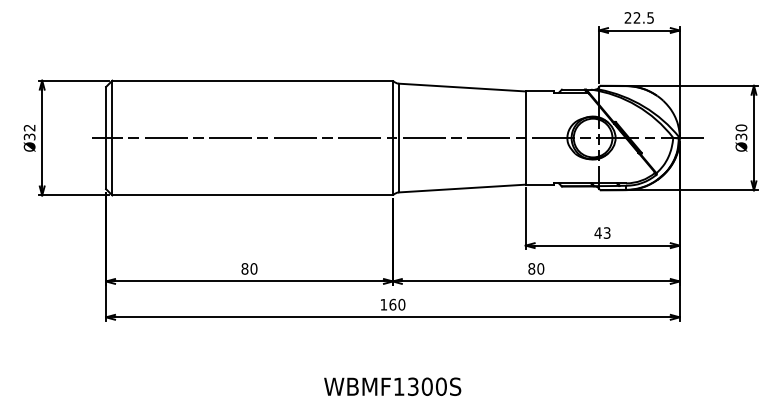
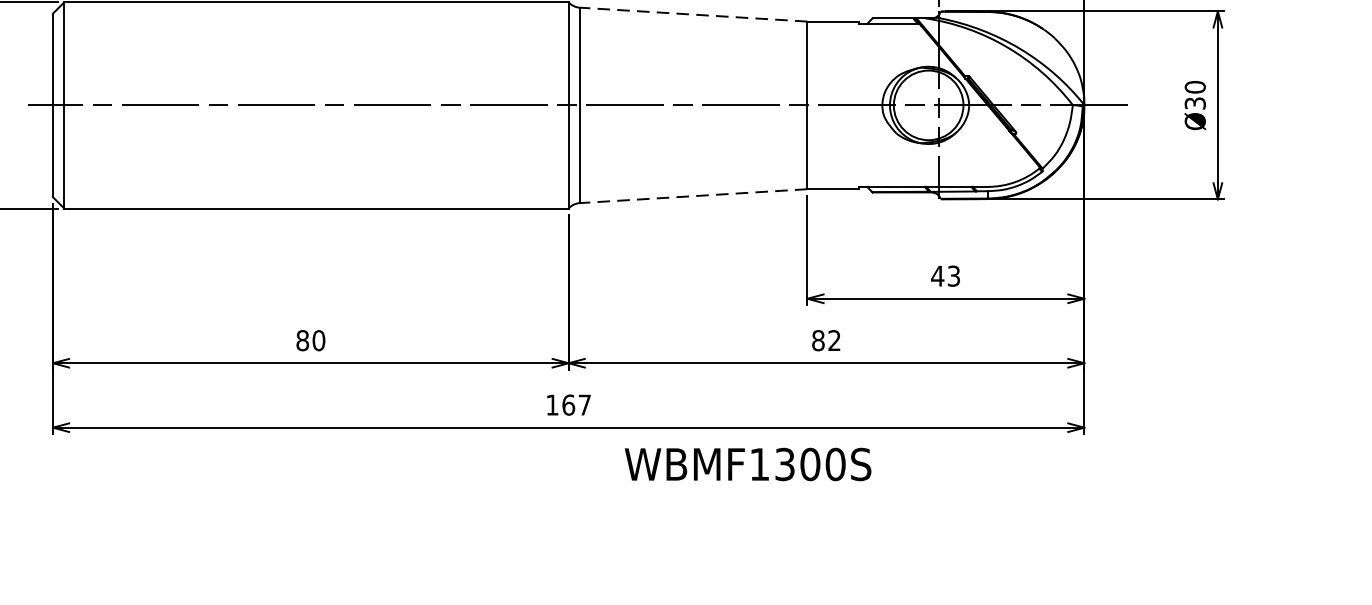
line: (461, 87) -> (692, 14), solid -> dashed
line: (461, 188) -> (692, 196), solid -> dashed
text: (540, 268) -> (834, 339), 80 -> 82
text: (401, 304) -> (584, 404), 160 -> 167
text: (392, 386) -> (747, 463), moved

